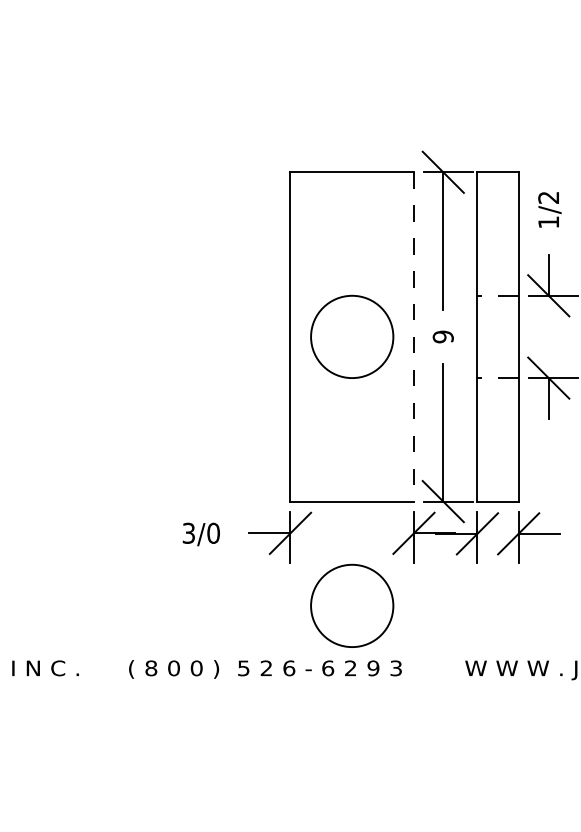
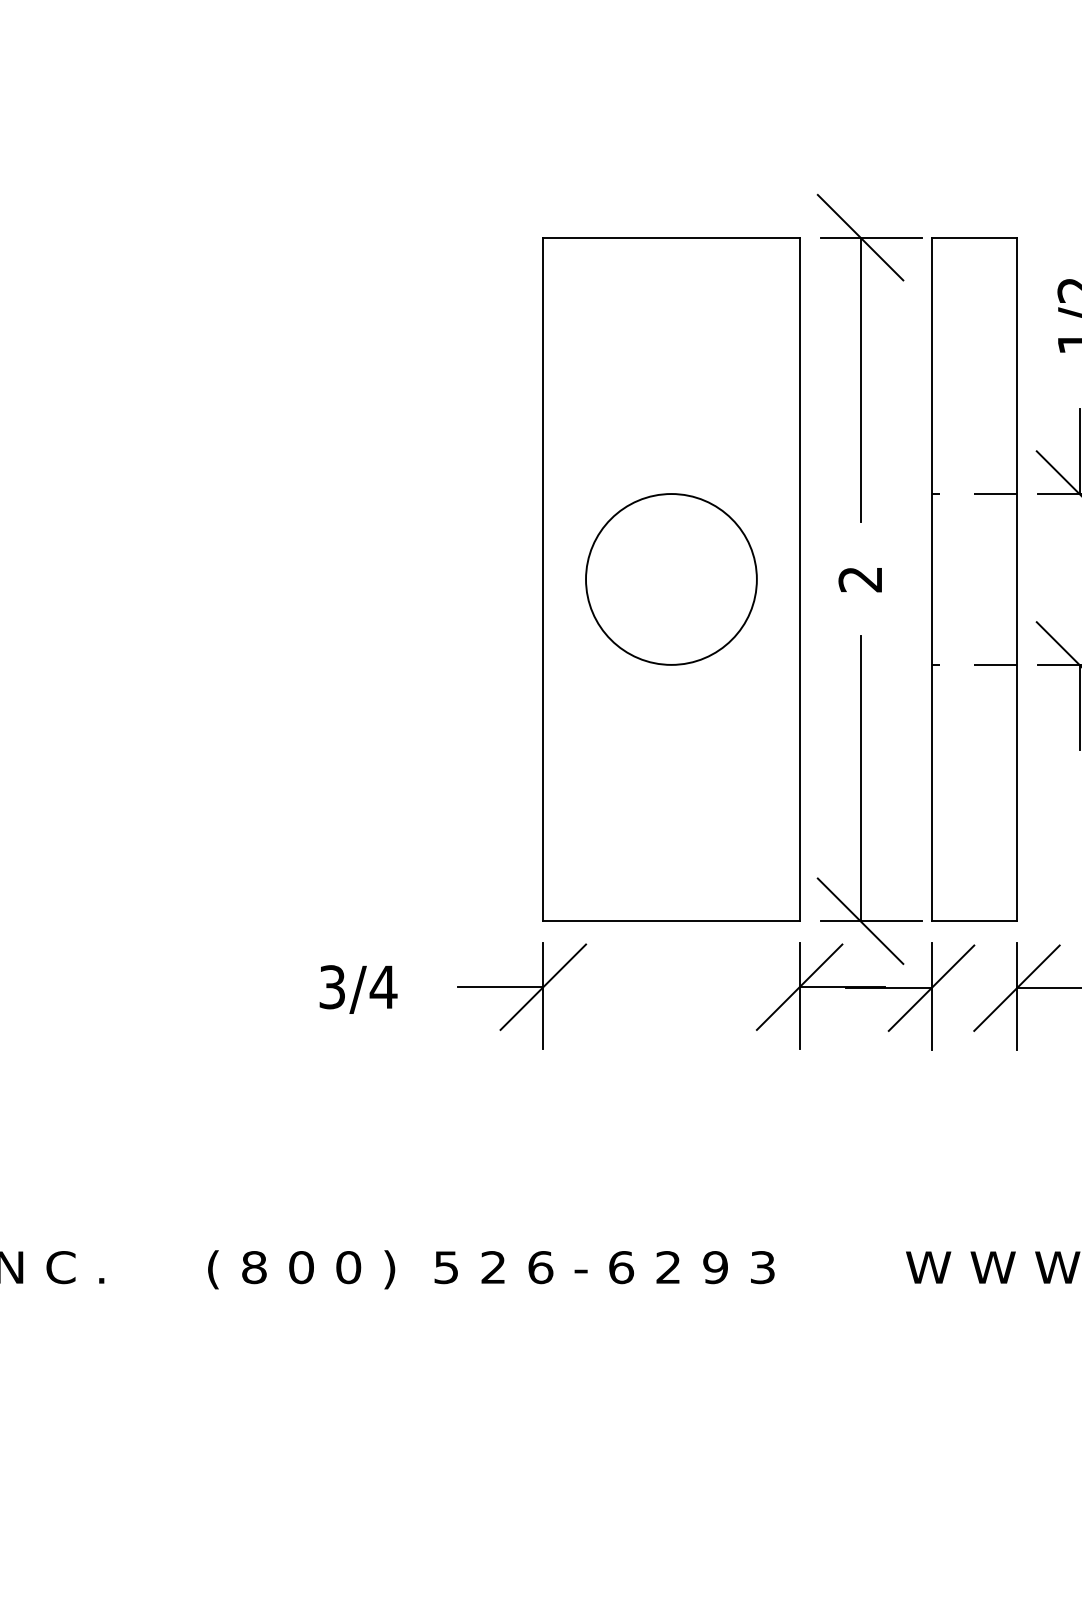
line: (413, 336) -> (798, 578), dashed -> solid
text: (442, 336) -> (858, 578), 9 -> 2
text: (213, 532) -> (383, 985), 3/0 -> 3/4
circle: (352, 605) -> (672, 1137), removed

